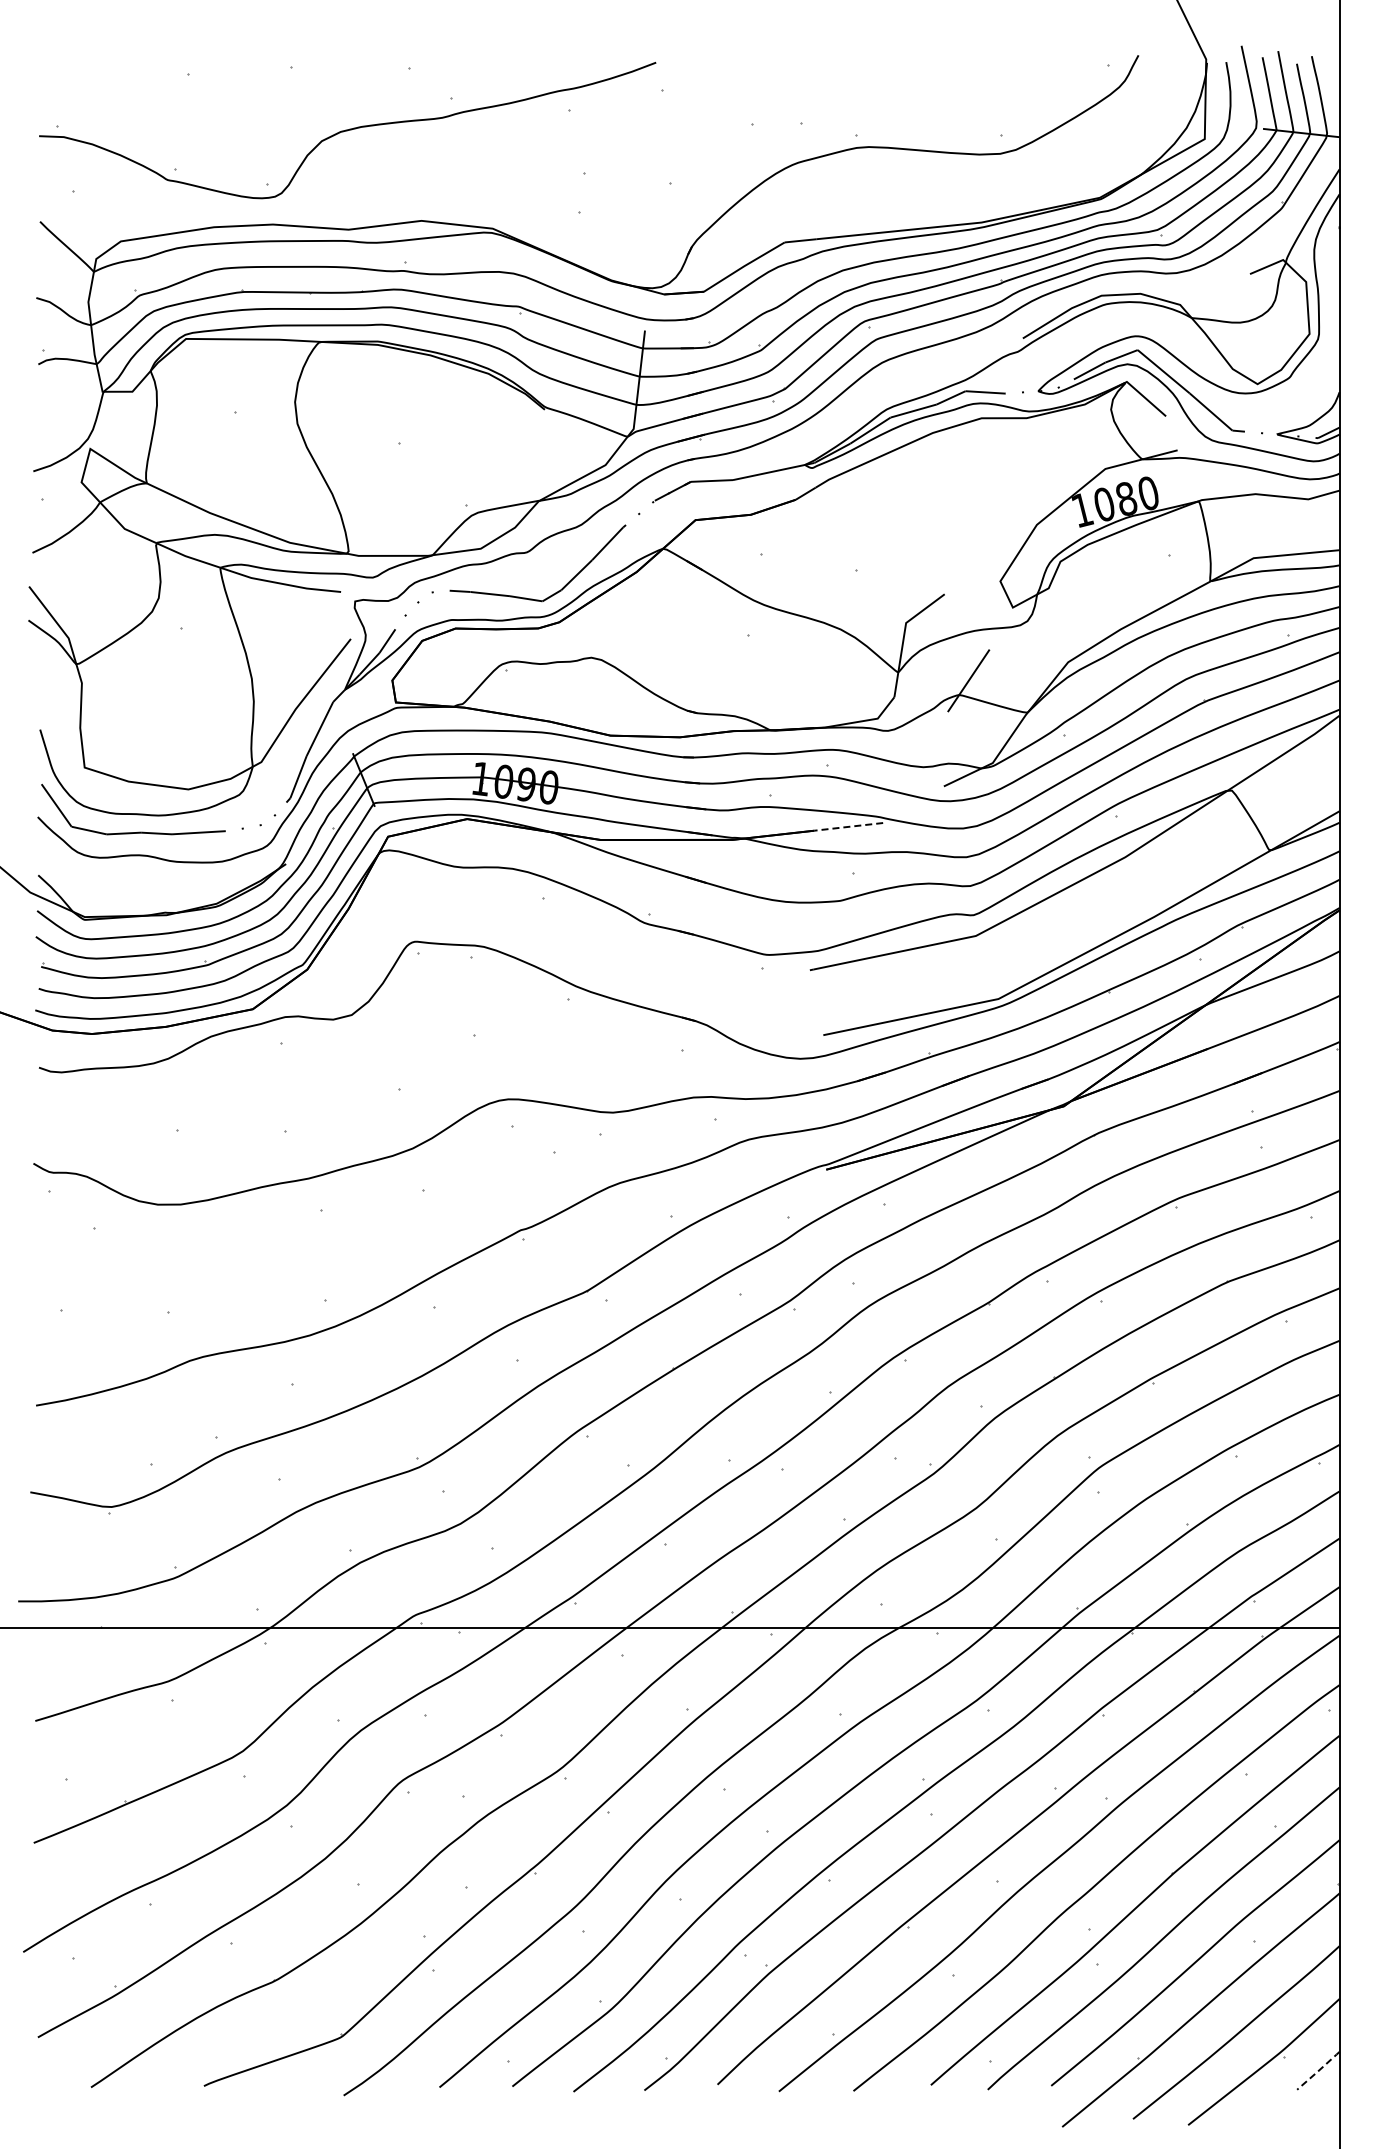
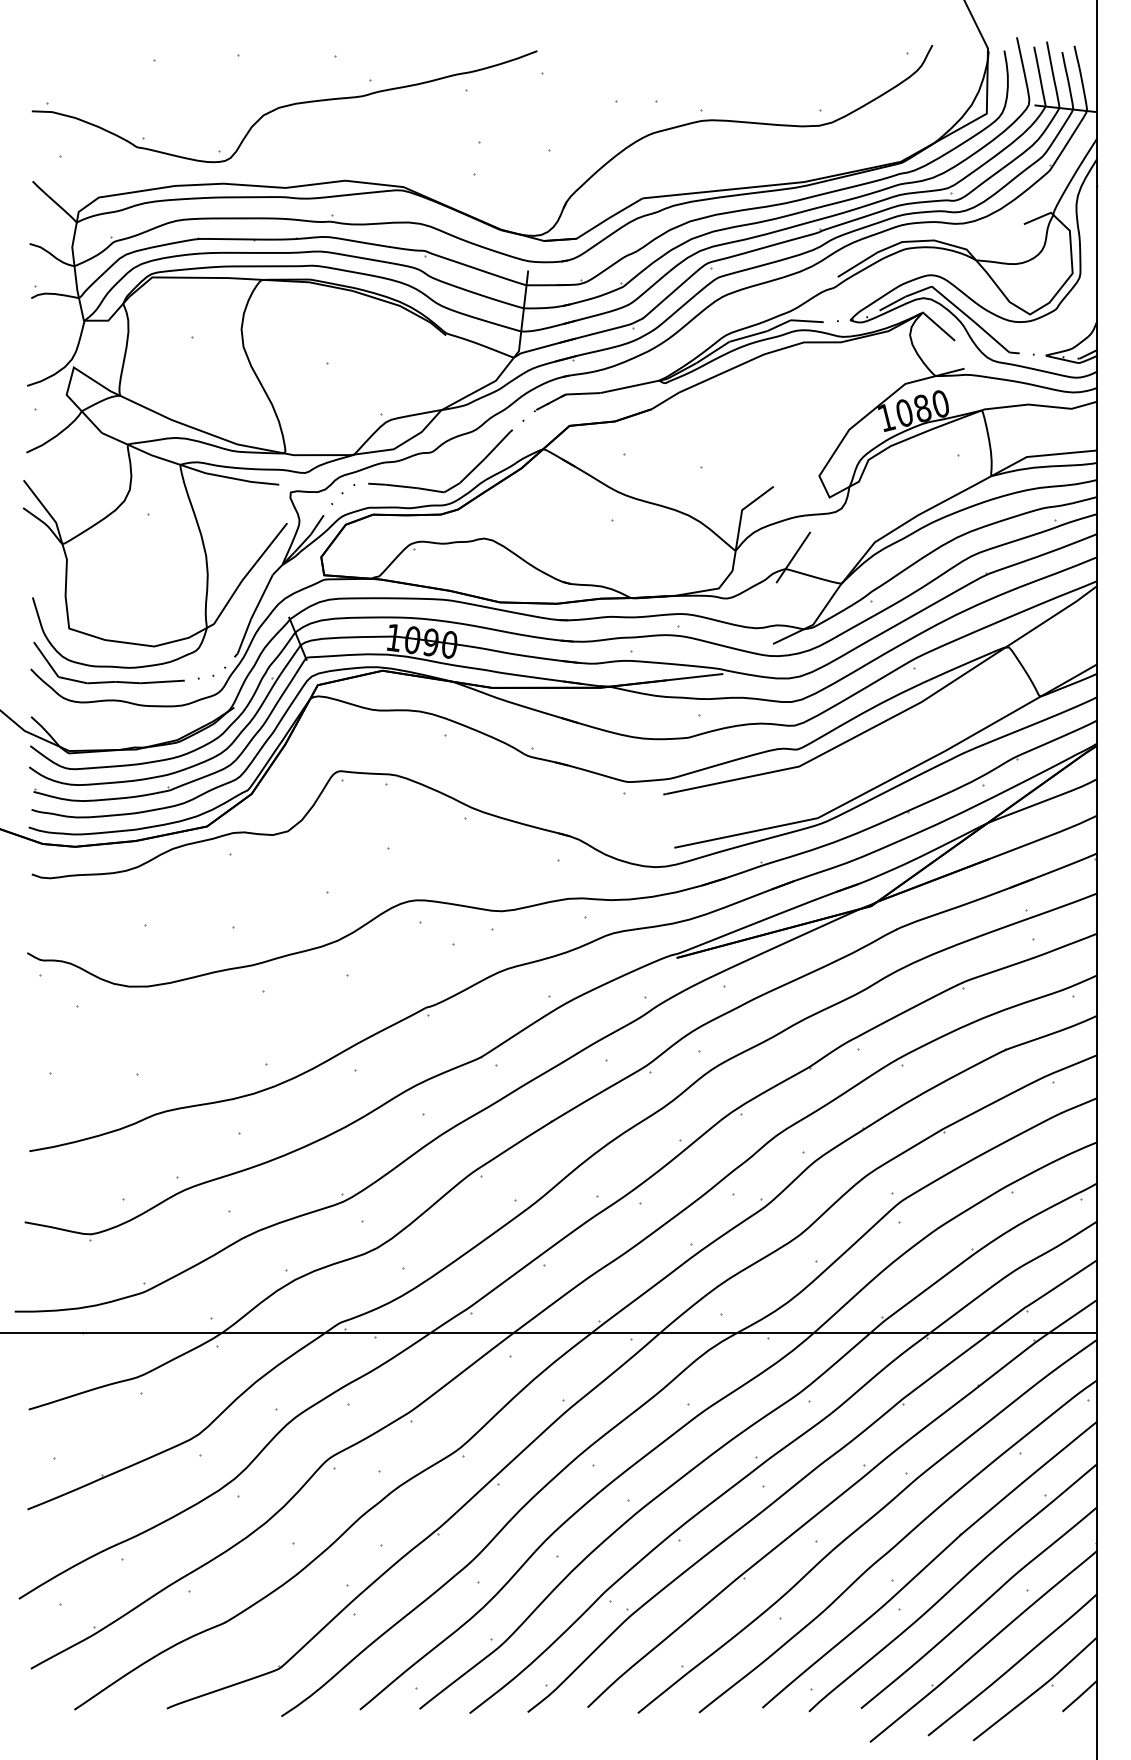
line: (848, 826) -> (694, 676), dashed -> solid
line: (1318, 2071) -> (1079, 1696), dashed -> solid

